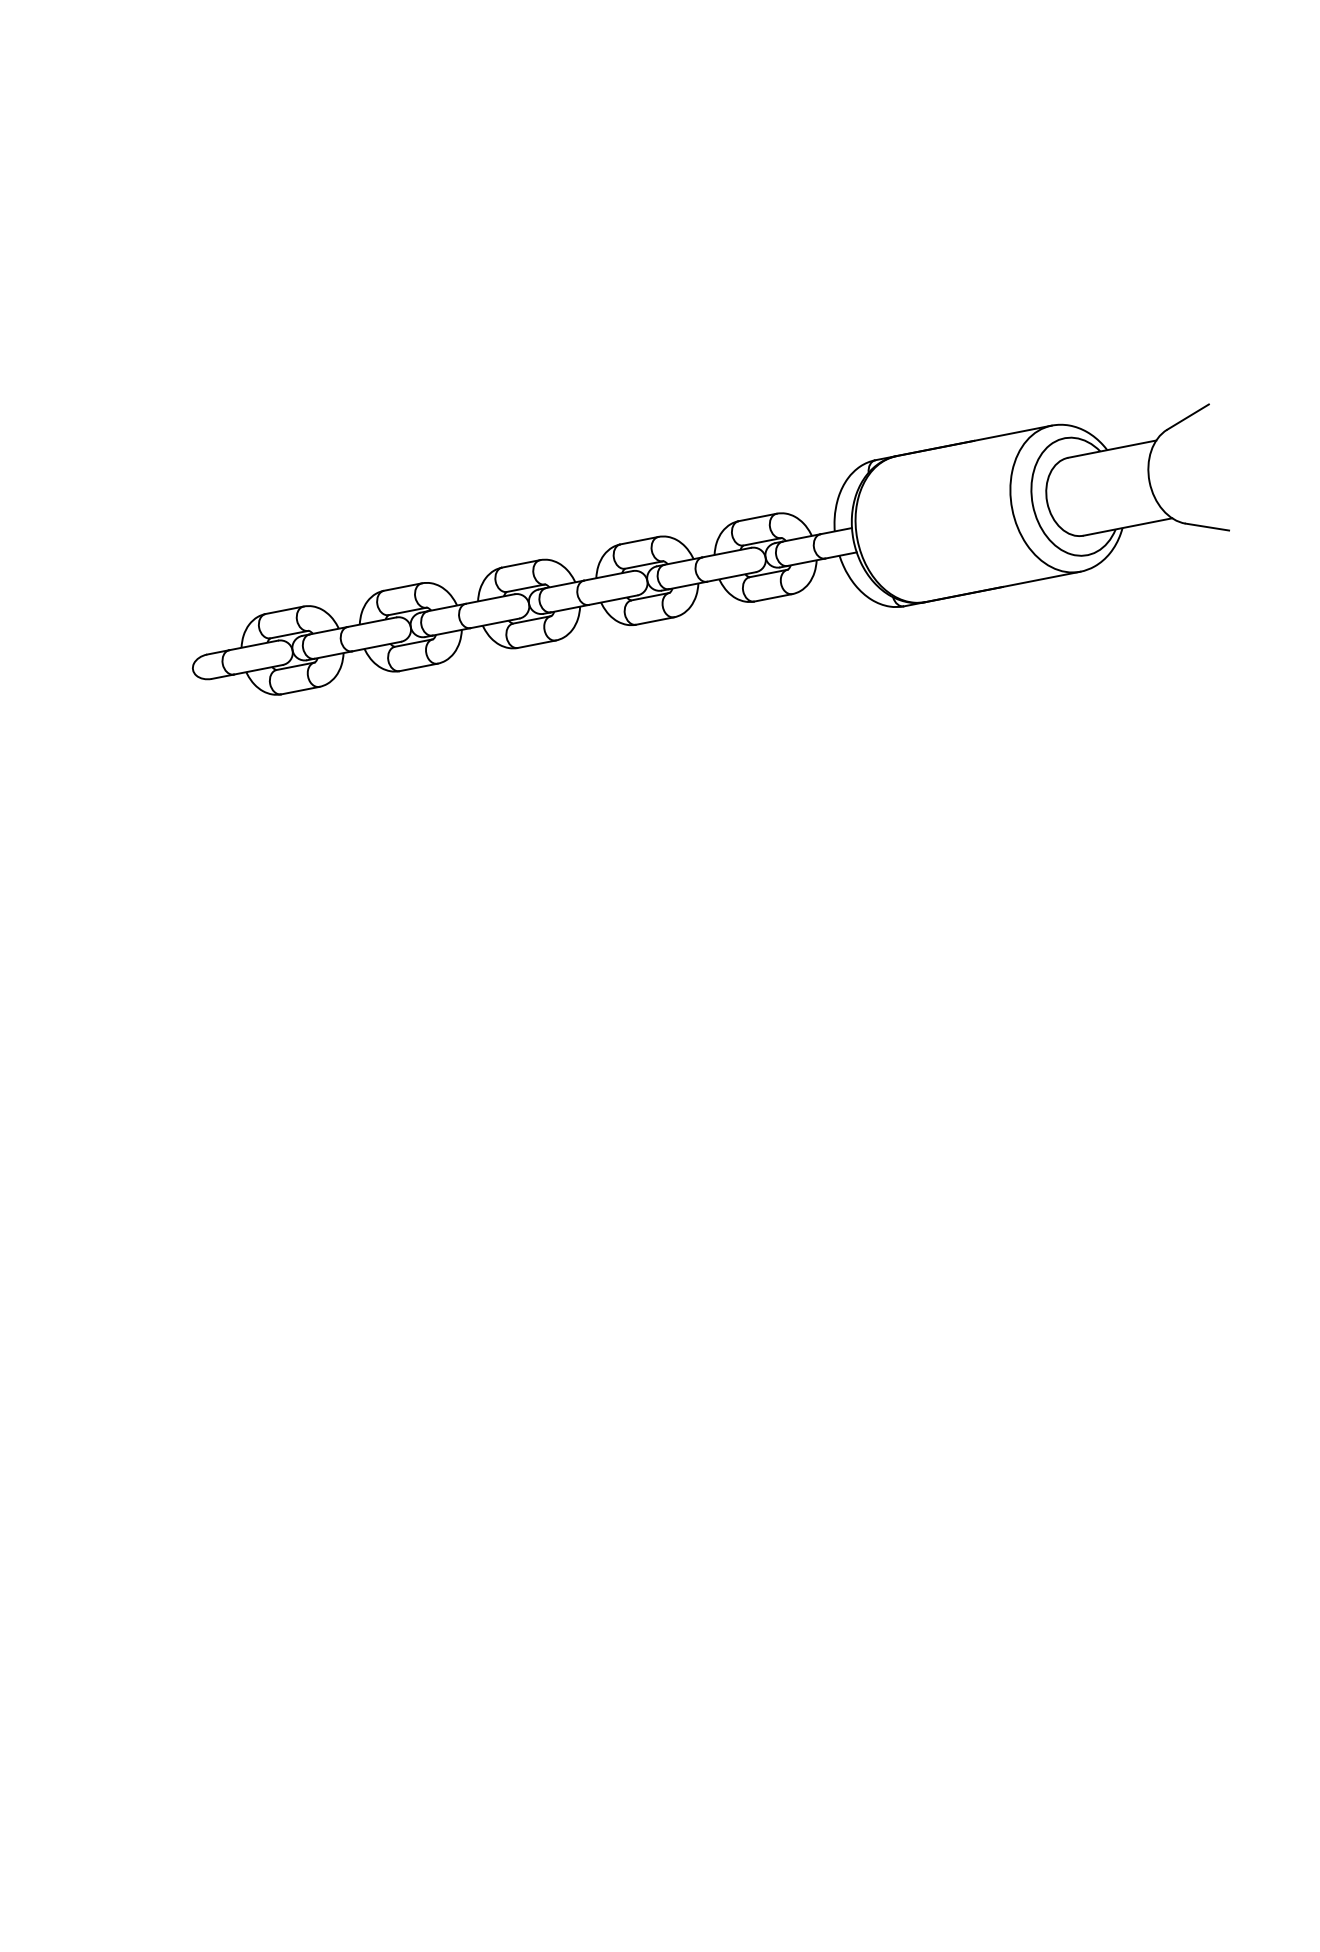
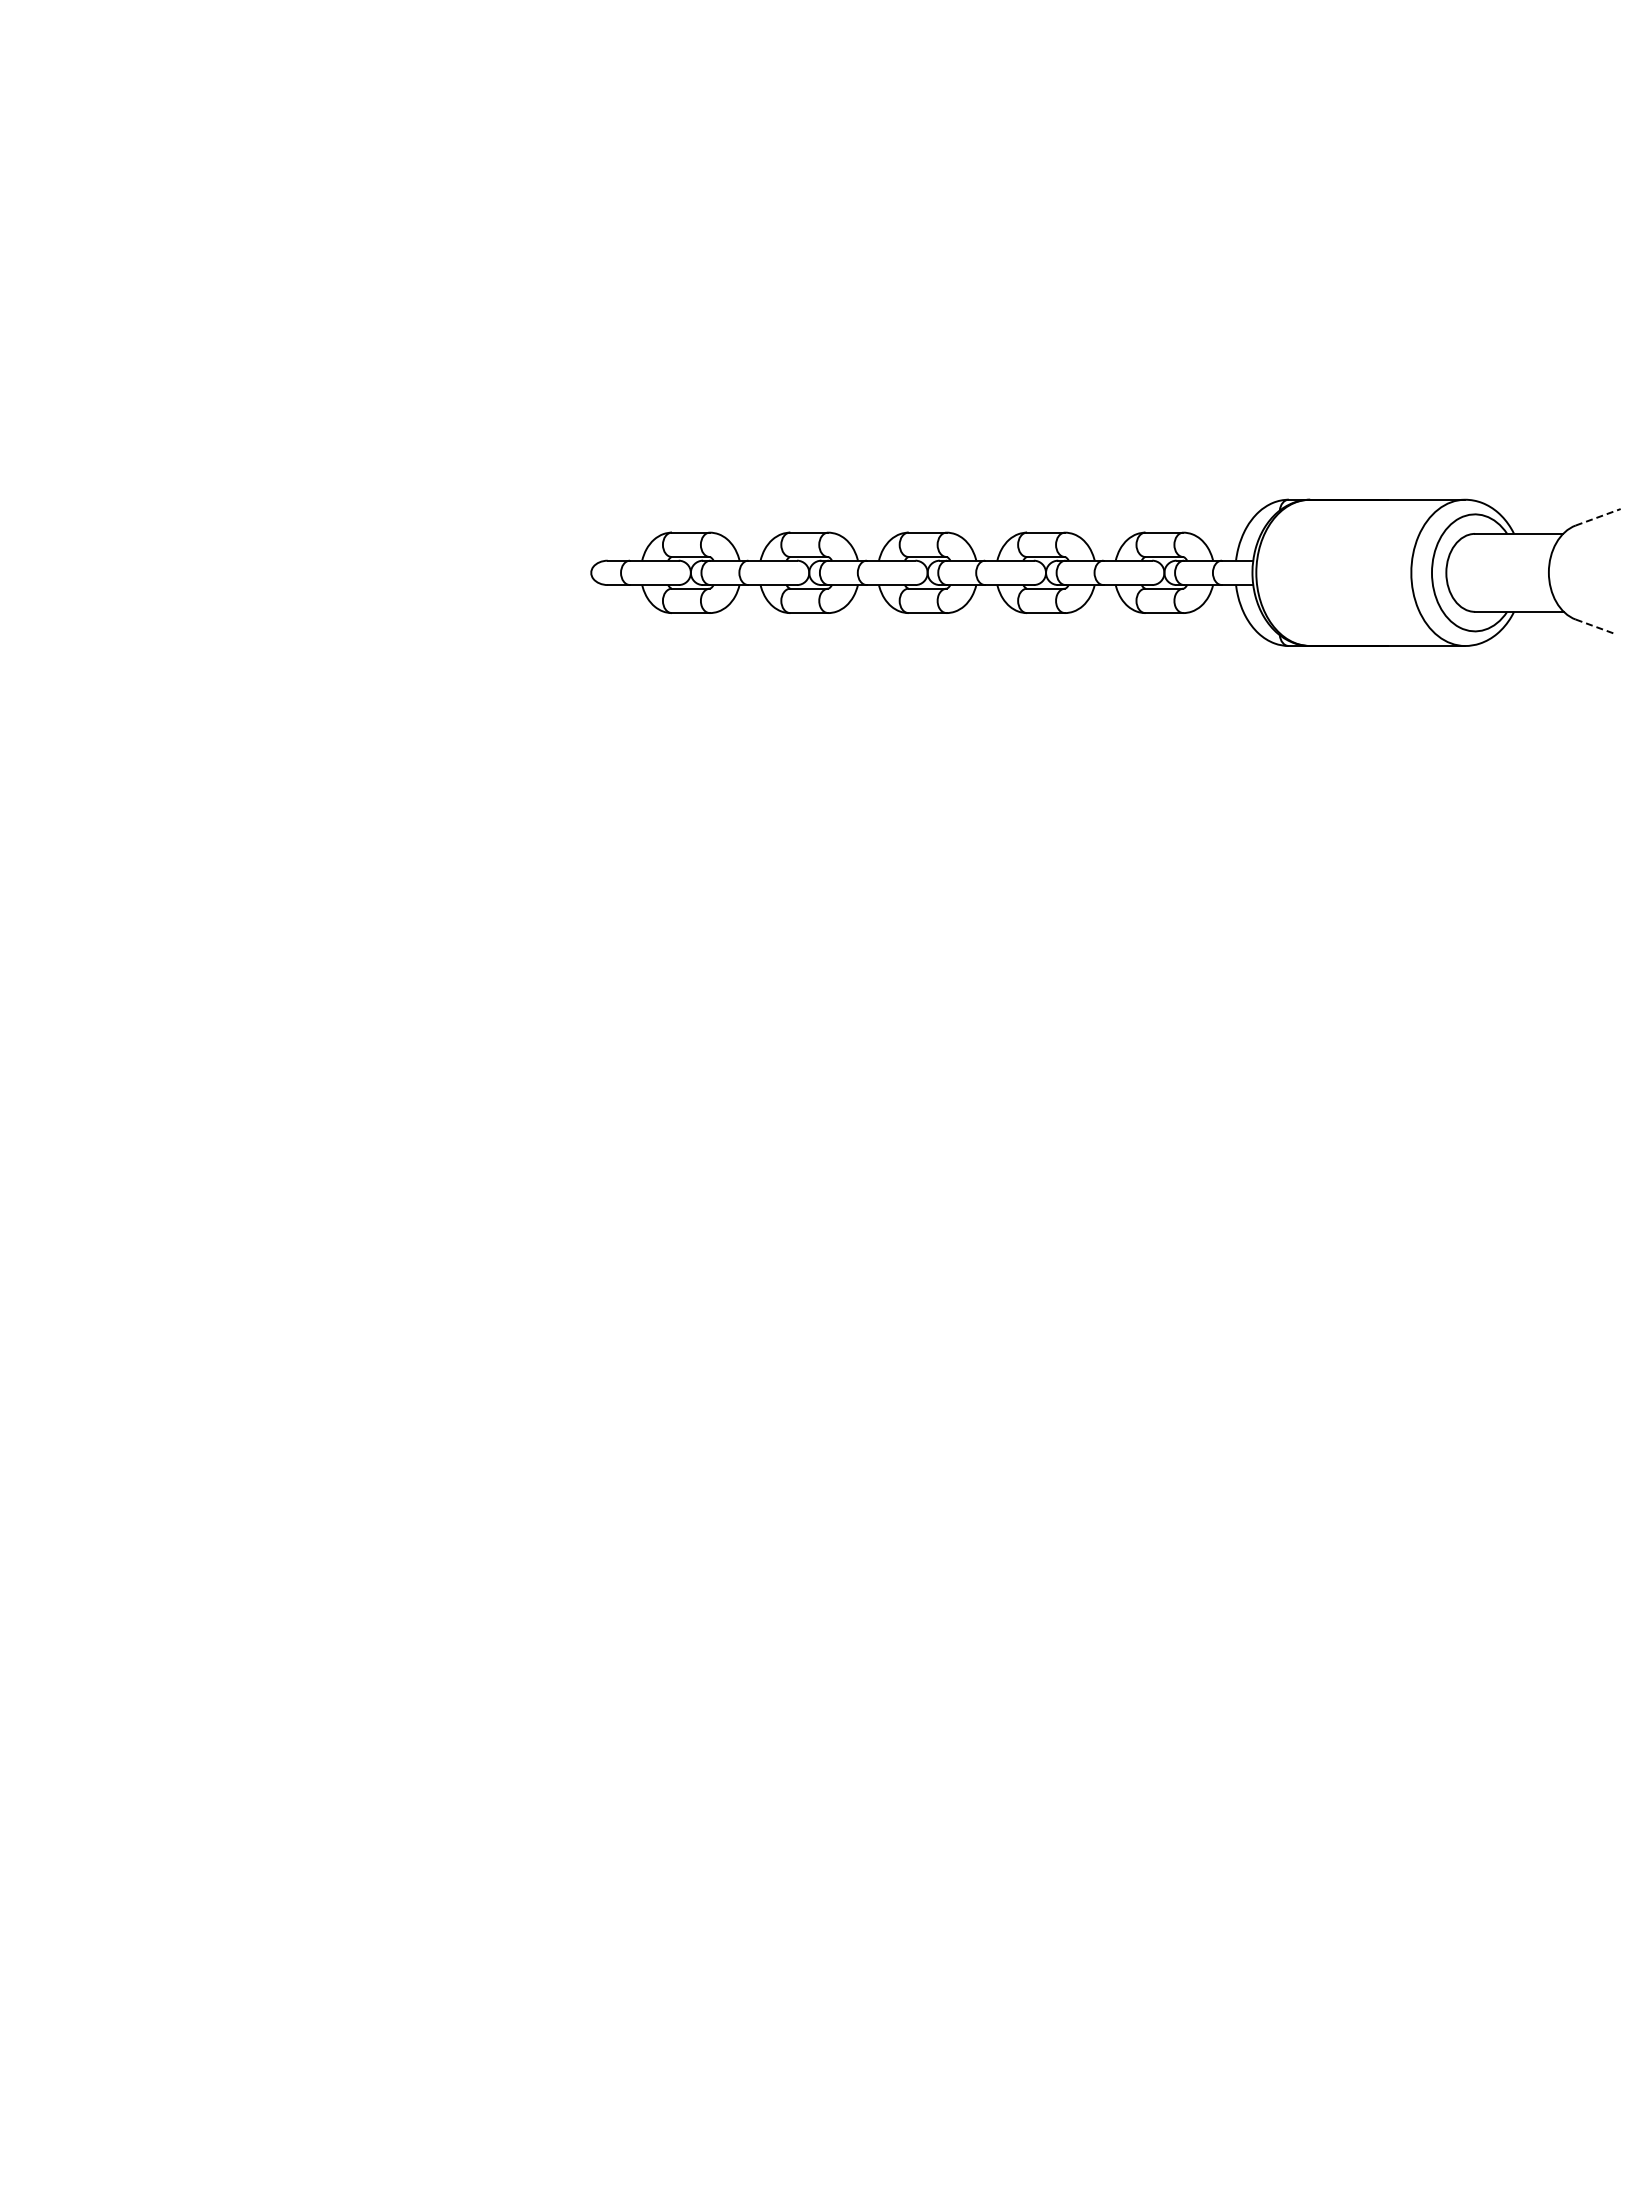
line: (1188, 417) -> (1598, 517), solid -> dashed
line: (1207, 526) -> (1596, 626), solid -> dashed

